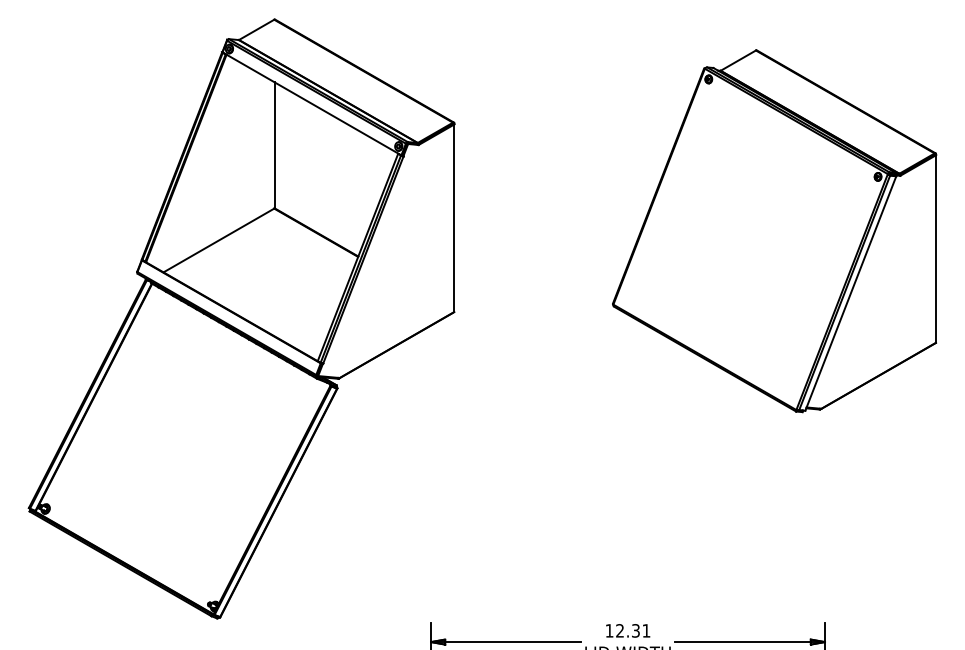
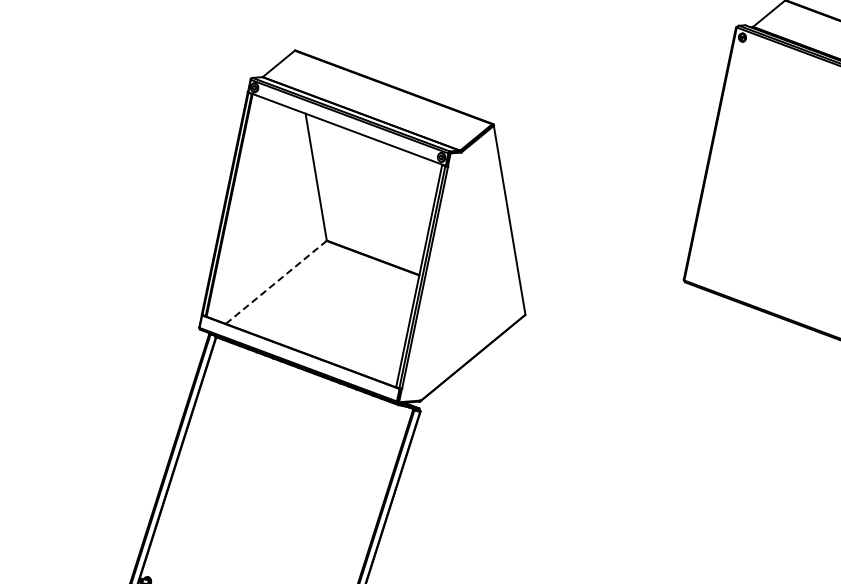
line: (218, 240) -> (275, 282), solid -> dashed

